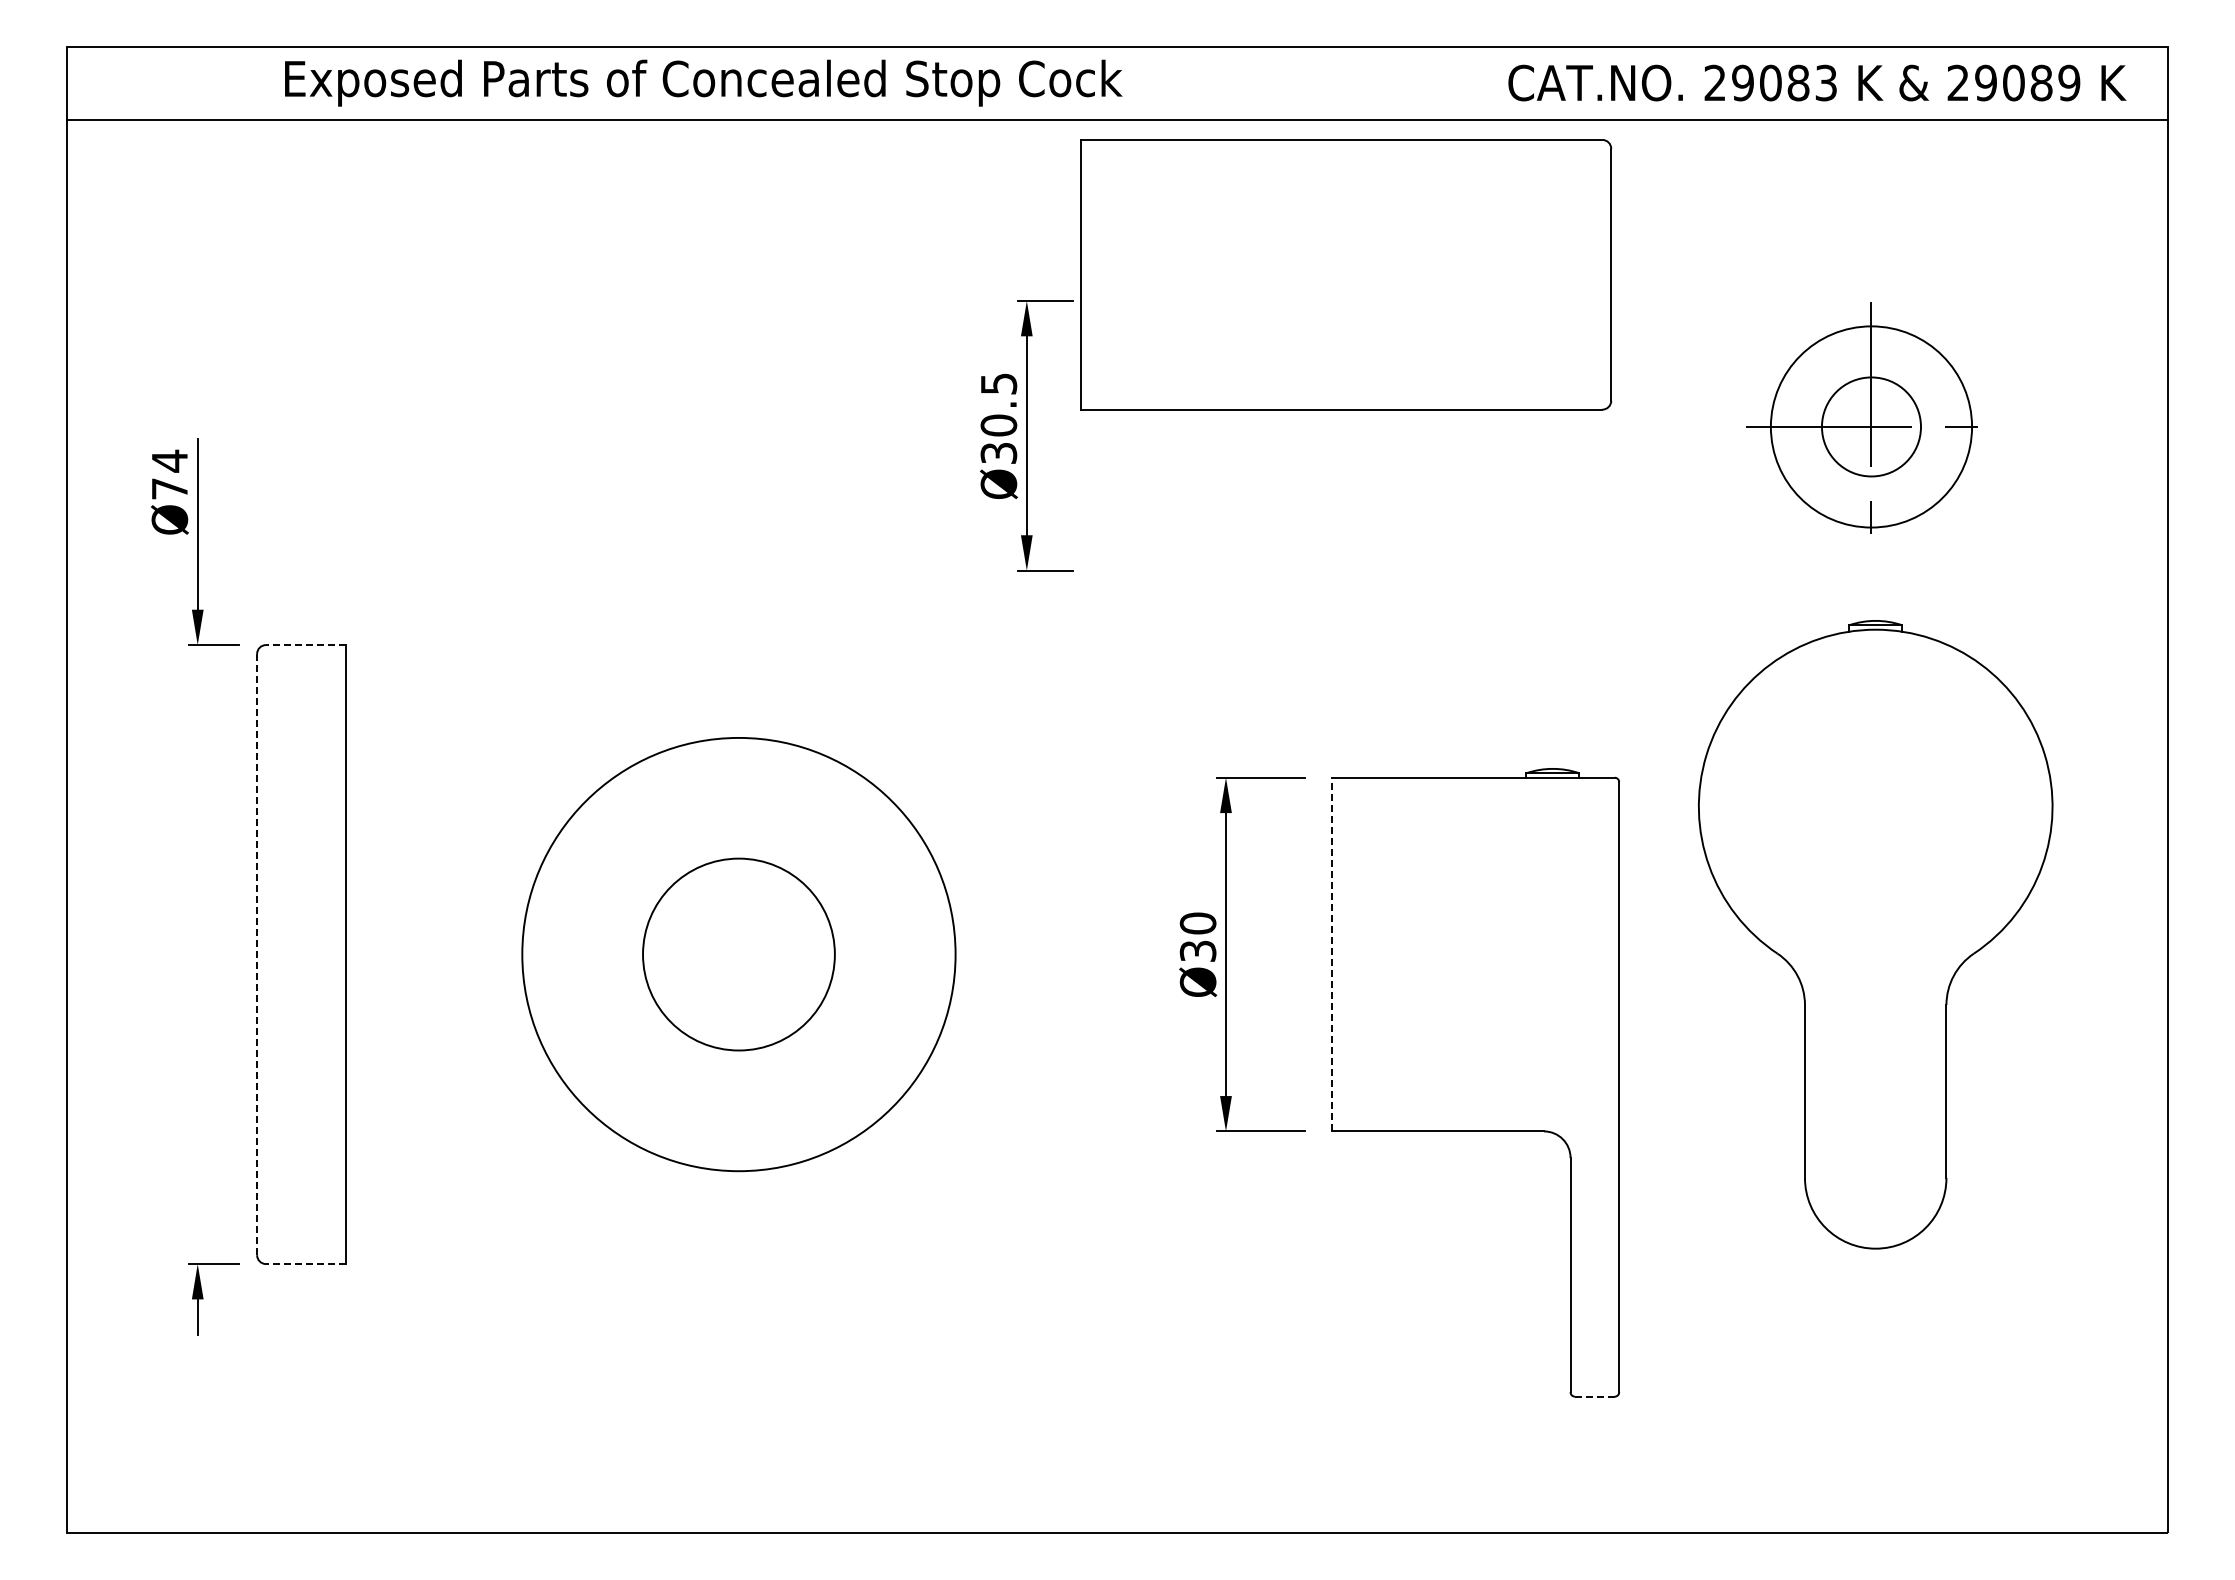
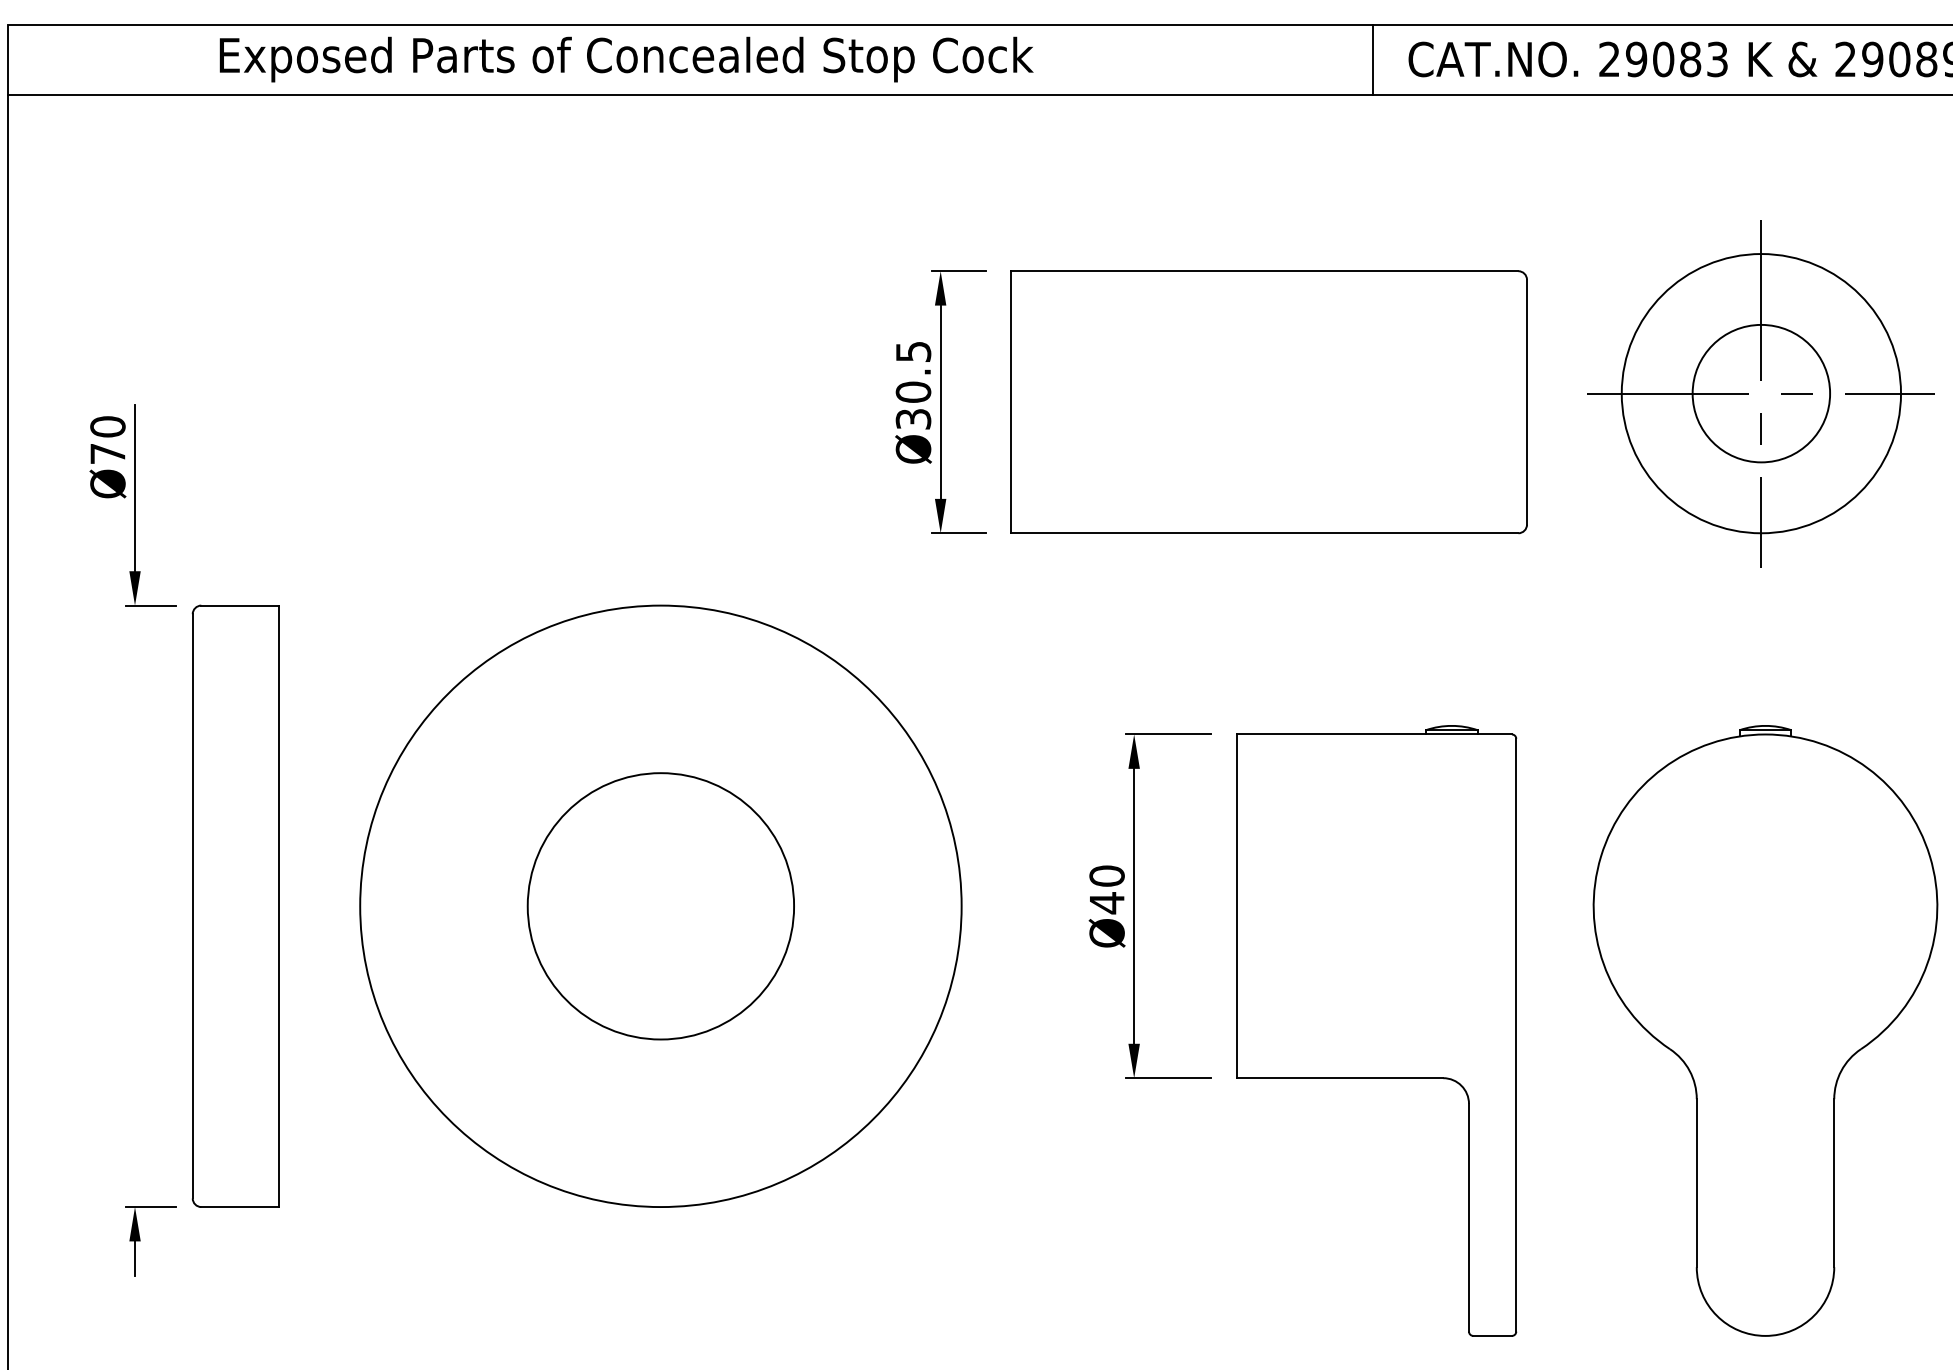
line: (1471, 83) -> (1372, 59), added
part: (1346, 274) -> (1269, 401), moved
part: (1871, 426) -> (1761, 393), size x1.43
text: (169, 460) -> (107, 426), Ø74 -> Ø70
line: (305, 645) -> (239, 606), dashed -> solid
part: (1875, 934) -> (1765, 1030), moved
text: (1197, 950) -> (1106, 902), Ø30 -> Ø40
line: (257, 954) -> (193, 906), dashed -> solid
circle: (738, 954) -> (660, 906), size x1.43
circle: (738, 954) -> (660, 906), size x1.43
line: (1331, 954) -> (1236, 906), dashed -> solid
line: (305, 1264) -> (239, 1207), dashed -> solid
line: (1594, 1396) -> (1492, 1335), dashed -> solid

